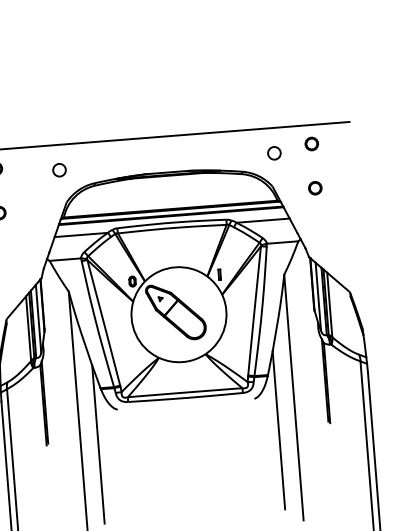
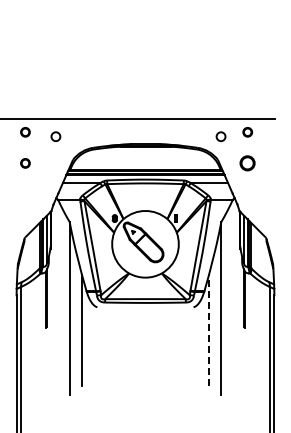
circle: (58, 169) -> (55, 136), moved
part: (314, 188) -> (247, 163), size x1.6
line: (278, 430) -> (208, 330), solid -> dashed

